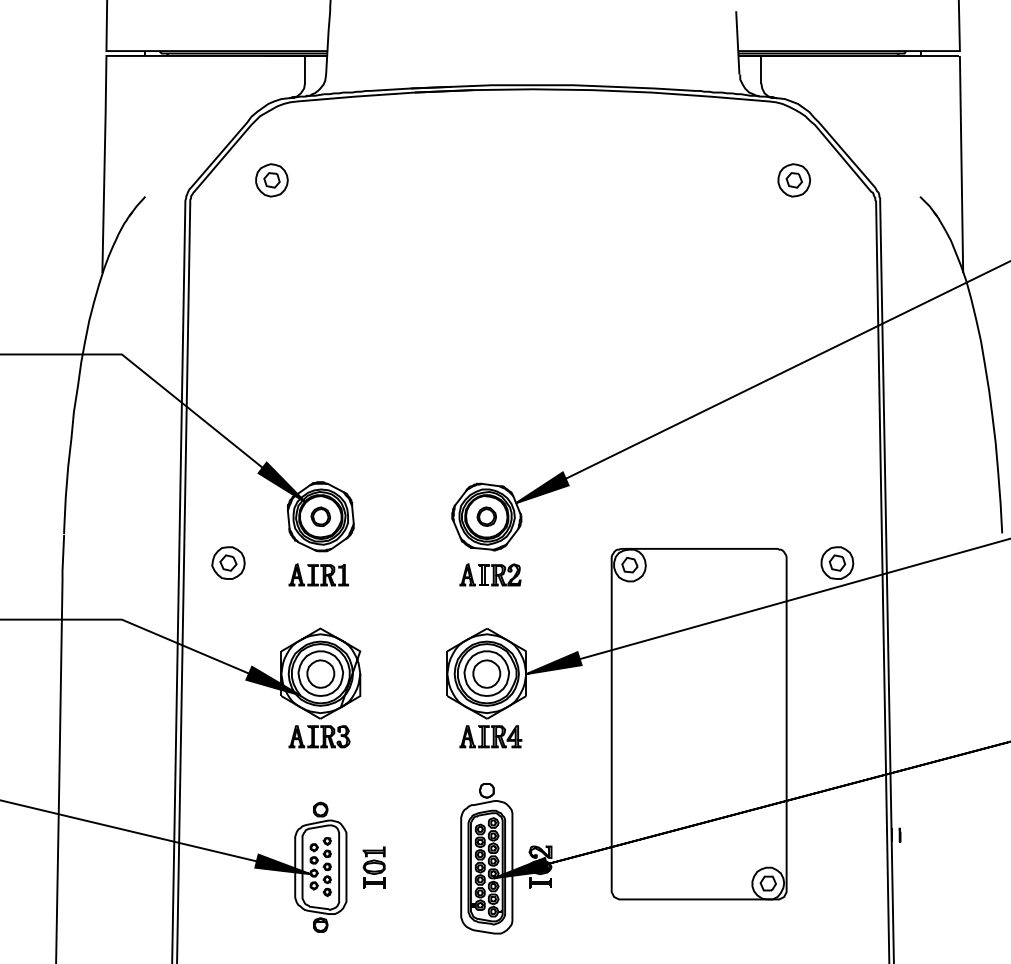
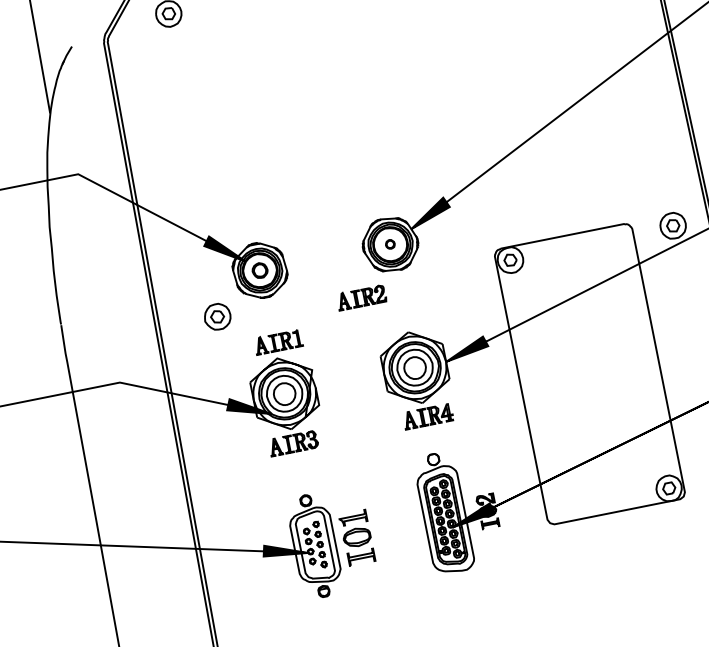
part: (486, 516) -> (390, 244), size x0.6
part: (228, 562) -> (217, 316), moved
part: (318, 574) -> (278, 341), moved
part: (490, 574) -> (361, 297), moved
part: (373, 867) -> (356, 537), size x1.6

